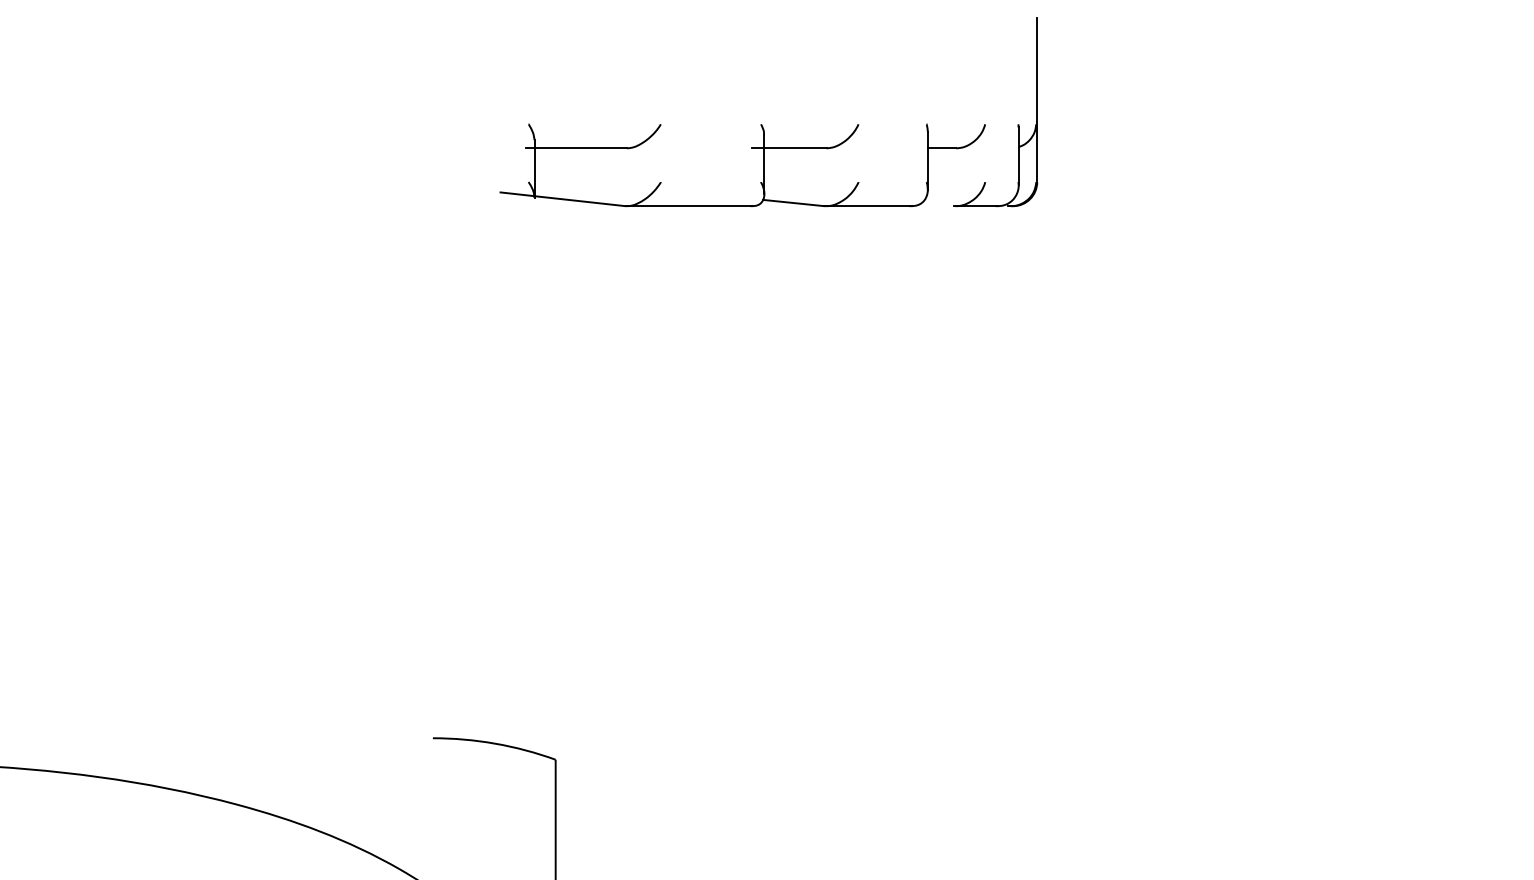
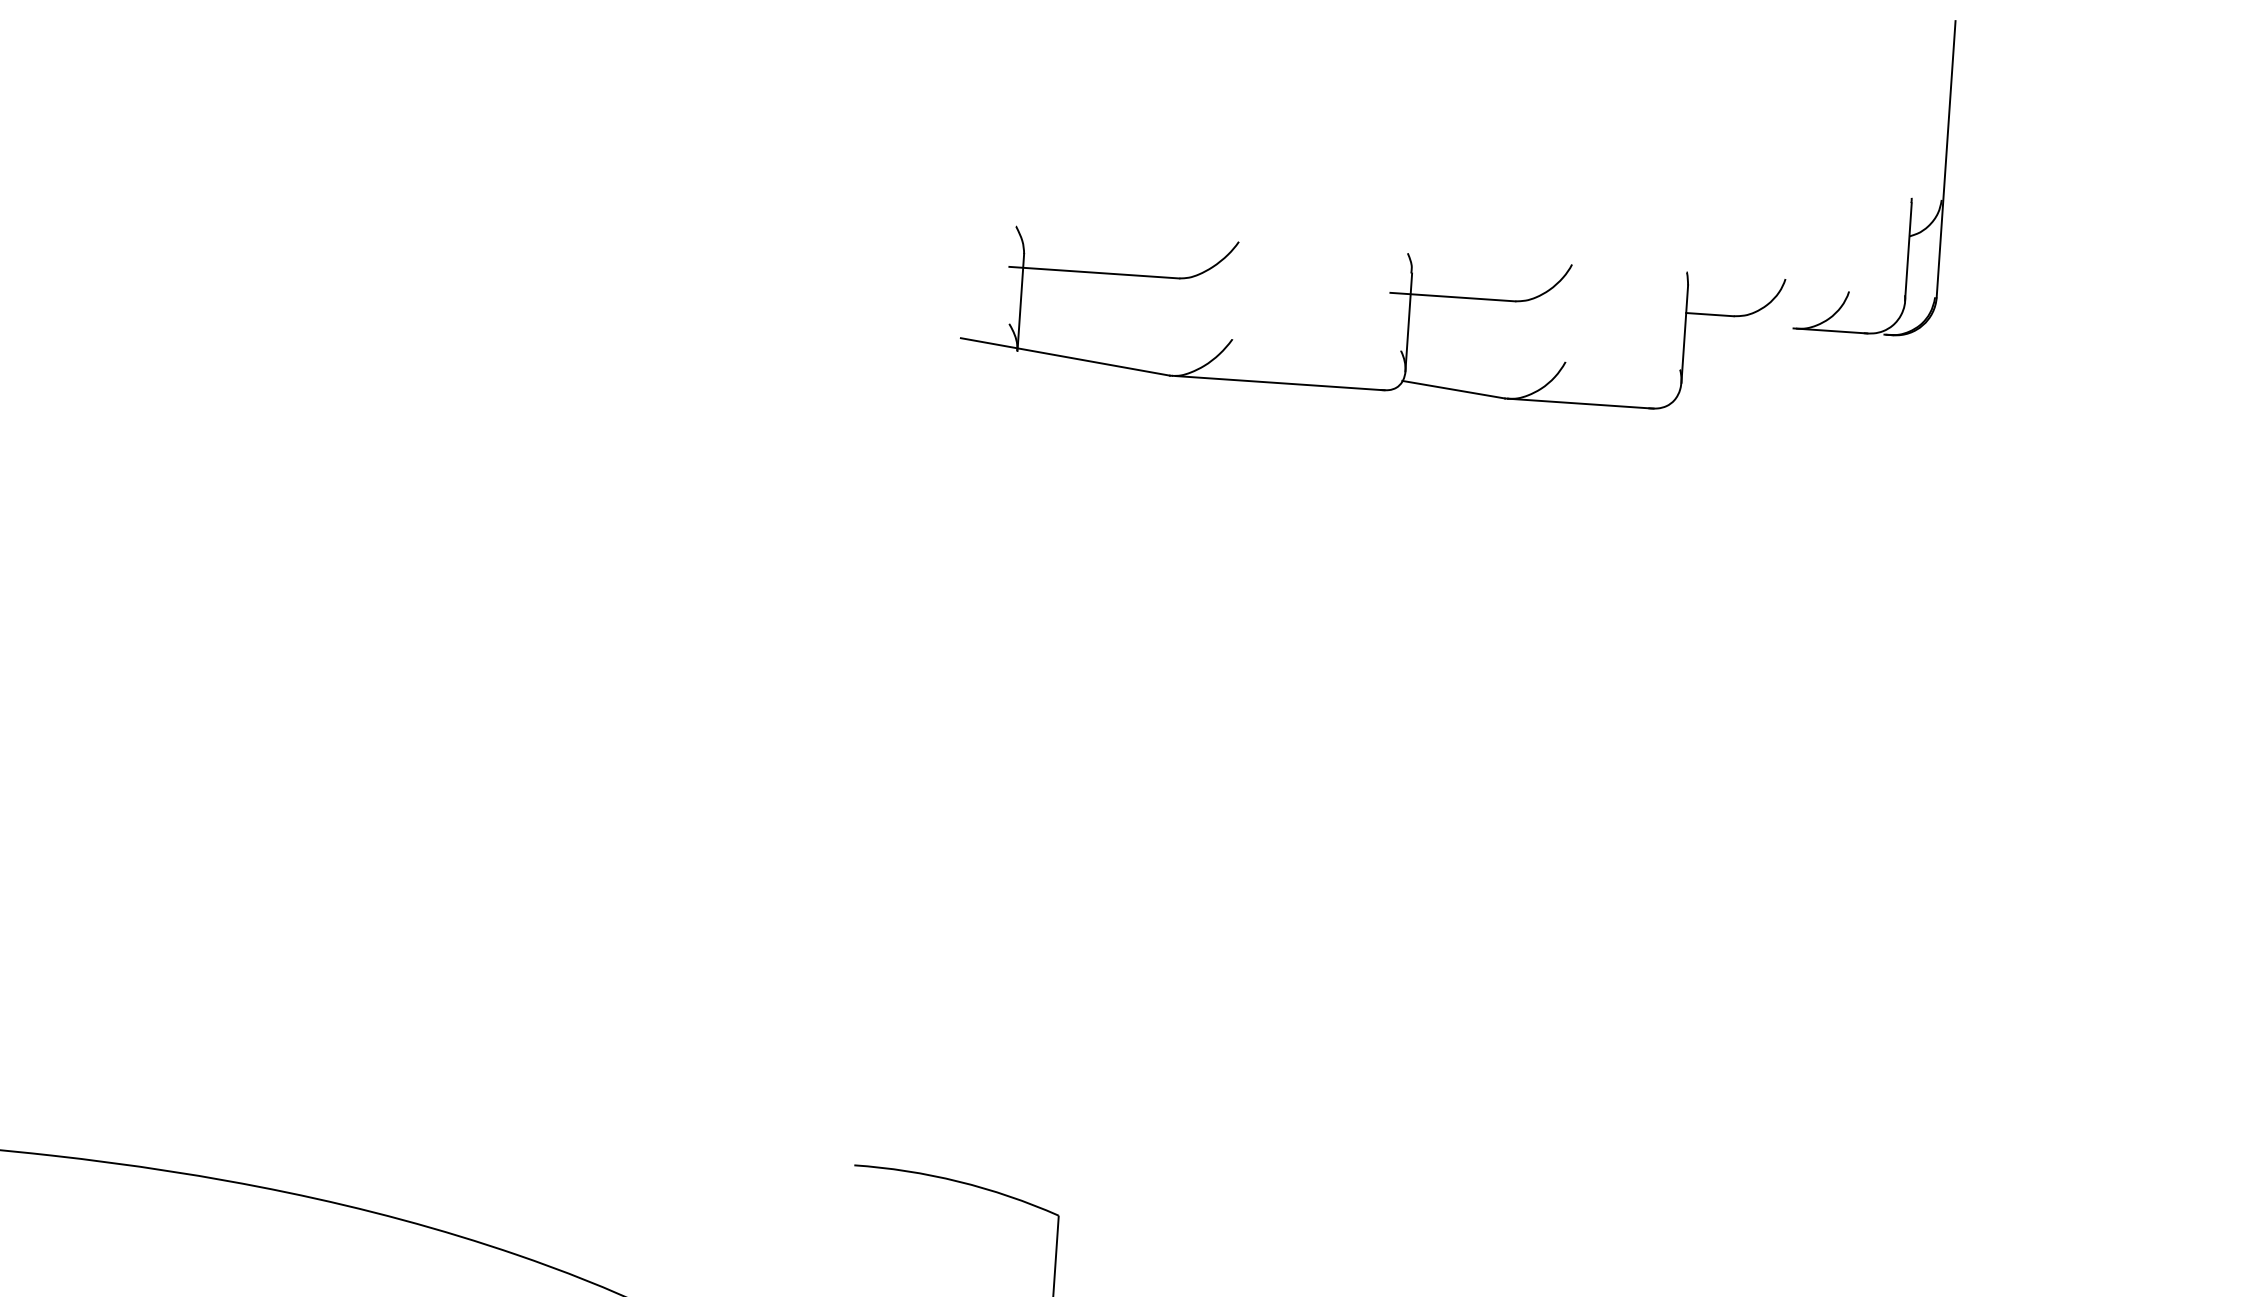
part: (751, 148) -> (1388, 292), moved

